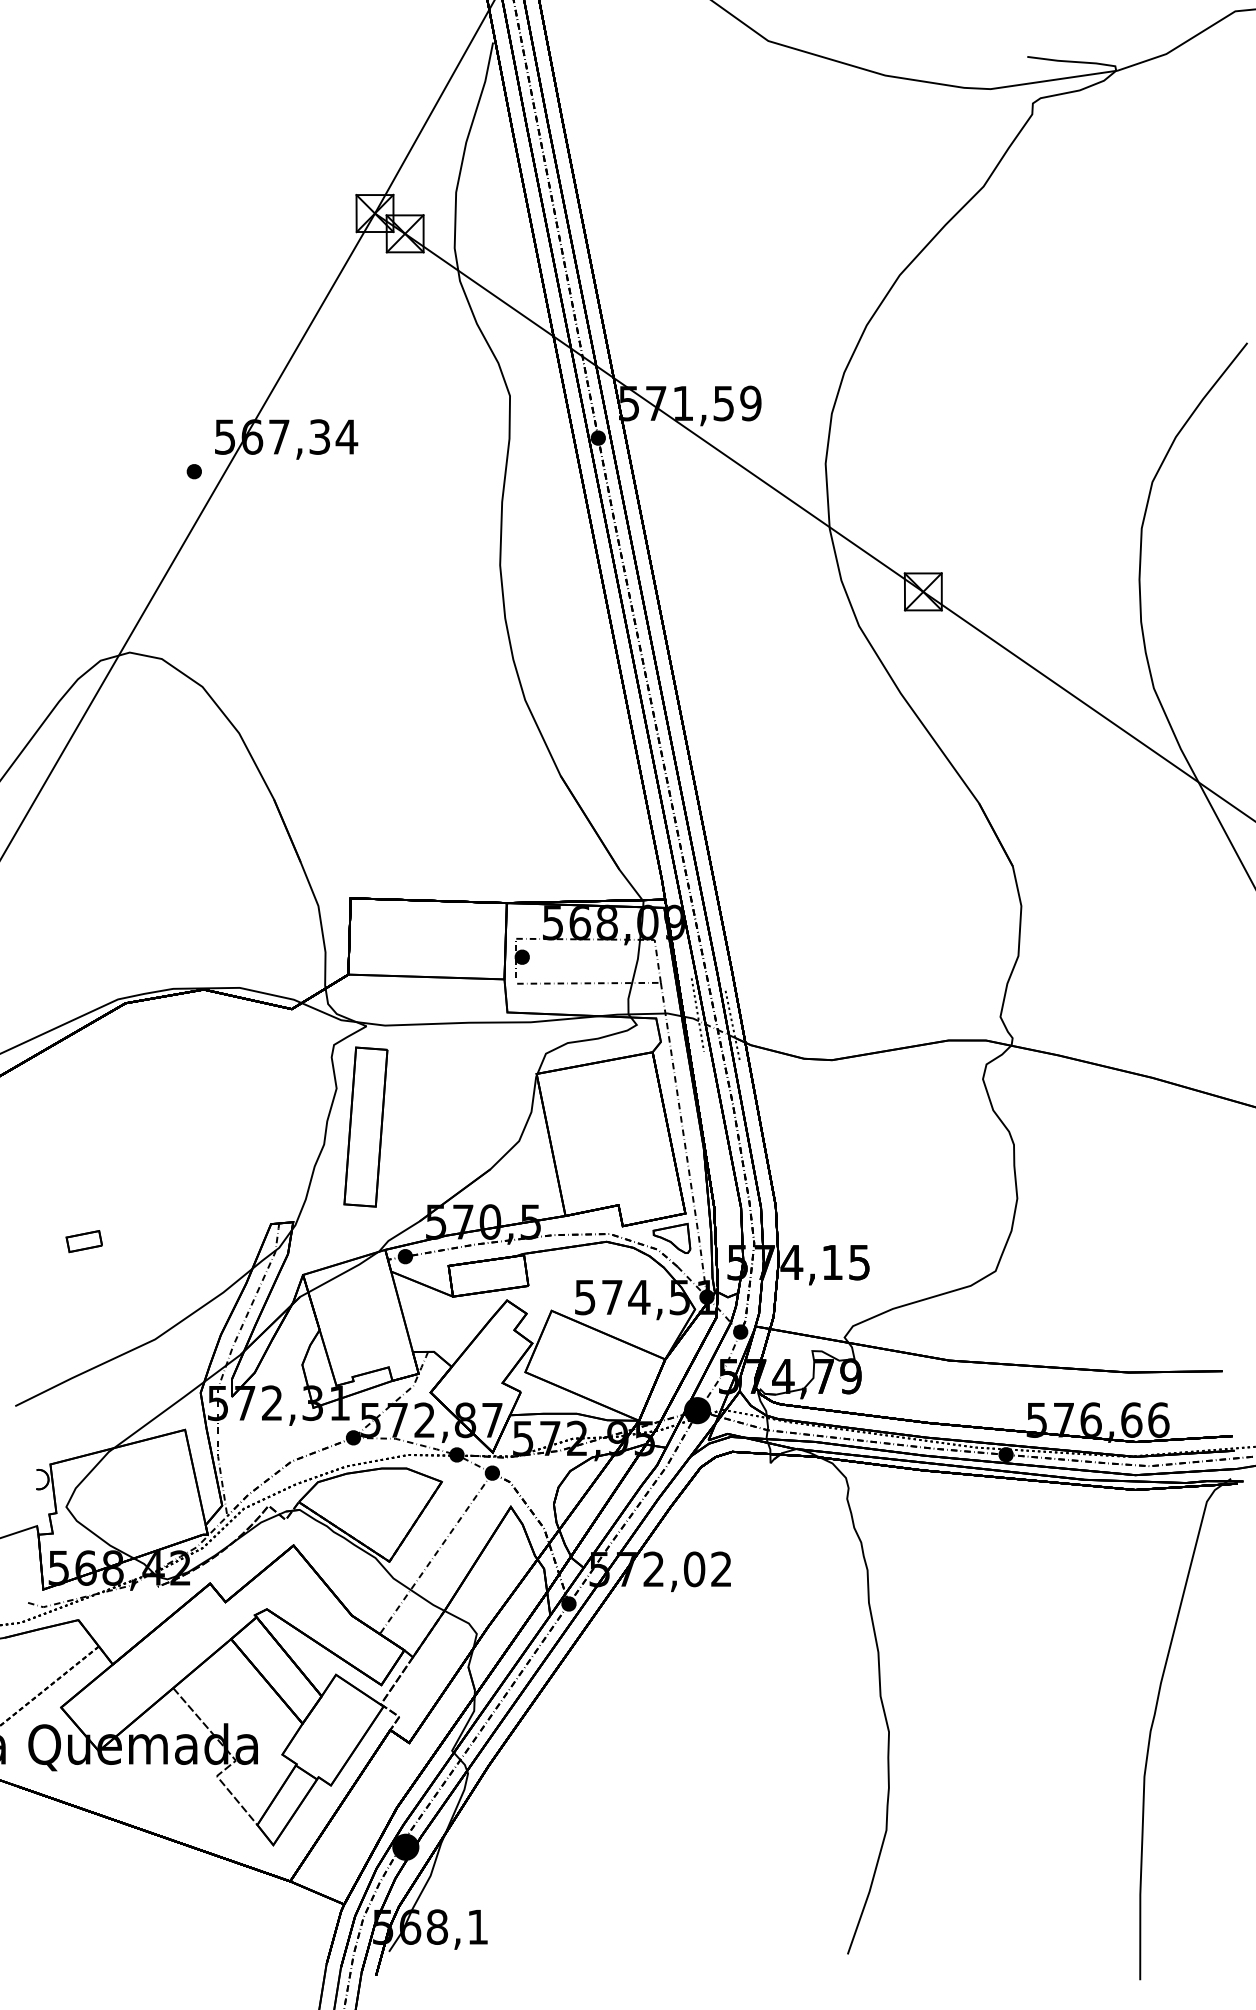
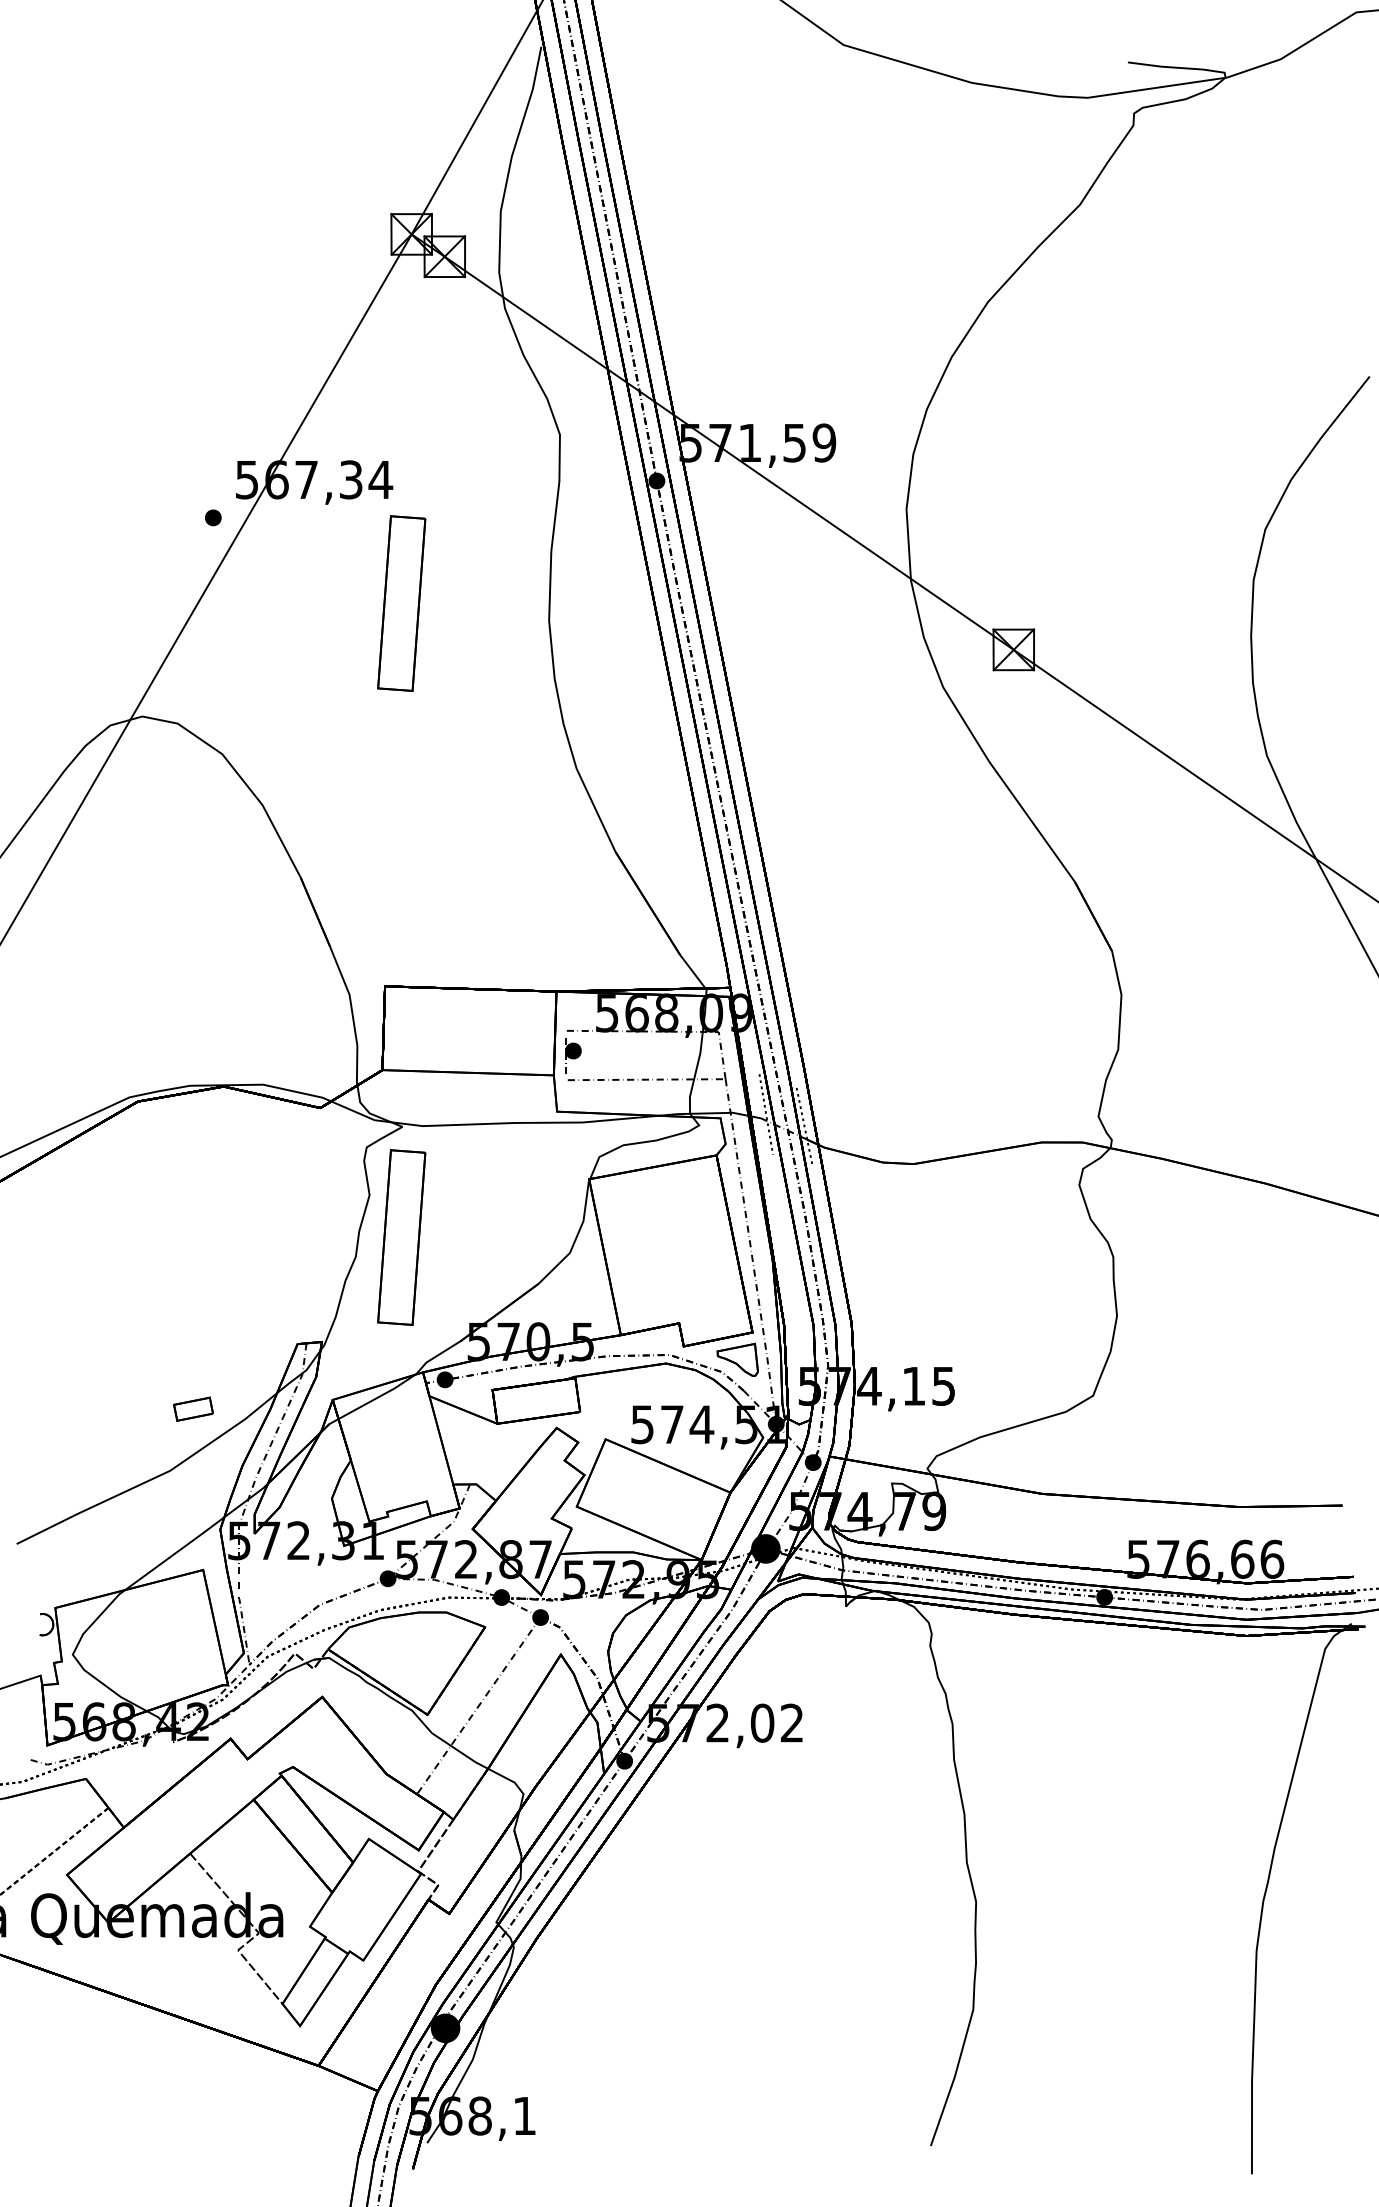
part: (365, 549) -> (401, 603), added
part: (84, 1240) -> (193, 1408), moved

